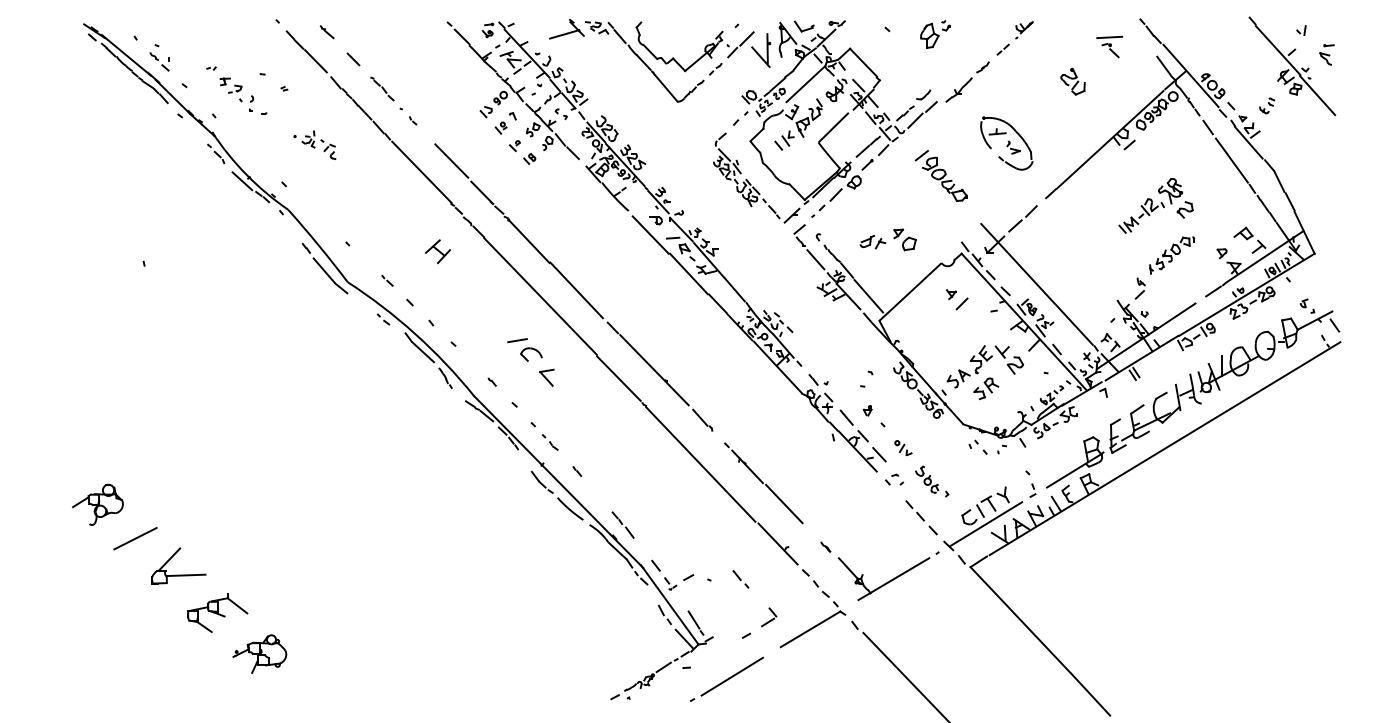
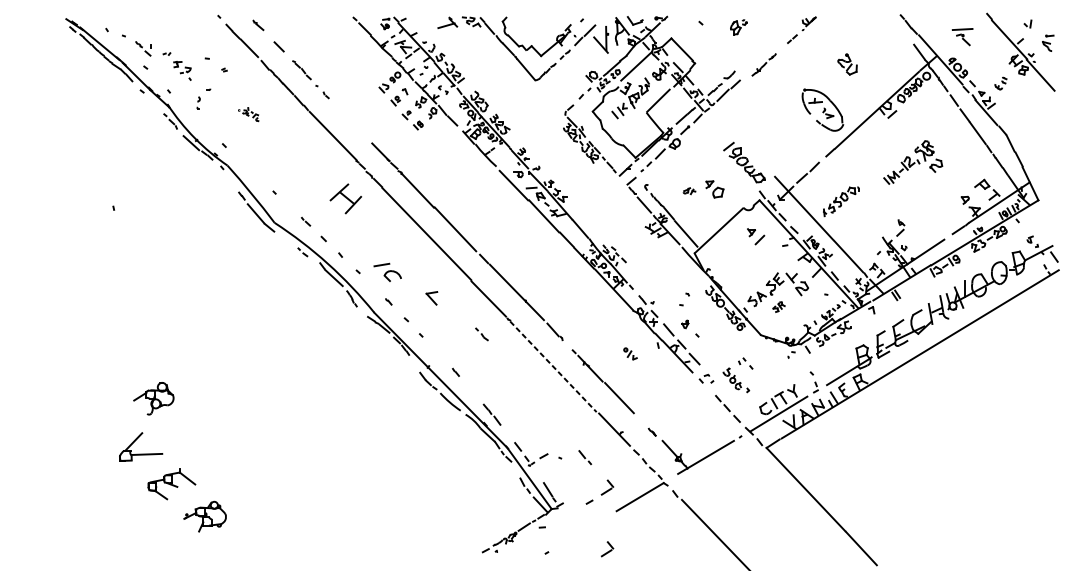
part: (566, 28) -> (447, 22), size x0.7
part: (935, 34) -> (738, 27), size x0.7
part: (1109, 46) -> (962, 36), moved
part: (159, 61) -> (143, 48), moved
part: (967, 81) -> (764, 64), size x0.7
part: (251, 103) -> (198, 103), moved
part: (1006, 143) -> (822, 110), moved
part: (314, 144) -> (248, 114), size x0.6
line: (451, 160) -> (356, 126), removed
part: (940, 175) -> (743, 162), moved
part: (872, 241) -> (689, 190), size x0.6
part: (437, 251) -> (345, 198), size x1.6
part: (1172, 255) -> (841, 201), moved
part: (524, 349) -> (387, 272), moved
part: (986, 388) -> (779, 306), size x0.6
part: (549, 442) -> (481, 334), moved
part: (977, 446) -> (745, 362), moved
part: (903, 447) -> (630, 353), moved
line: (701, 464) -> (554, 366), solid -> dashed
part: (97, 504) -> (153, 398), moved
line: (135, 538) -> (106, 425), removed
line: (731, 676) -> (577, 534), removed
part: (769, 695) -> (607, 549), added

